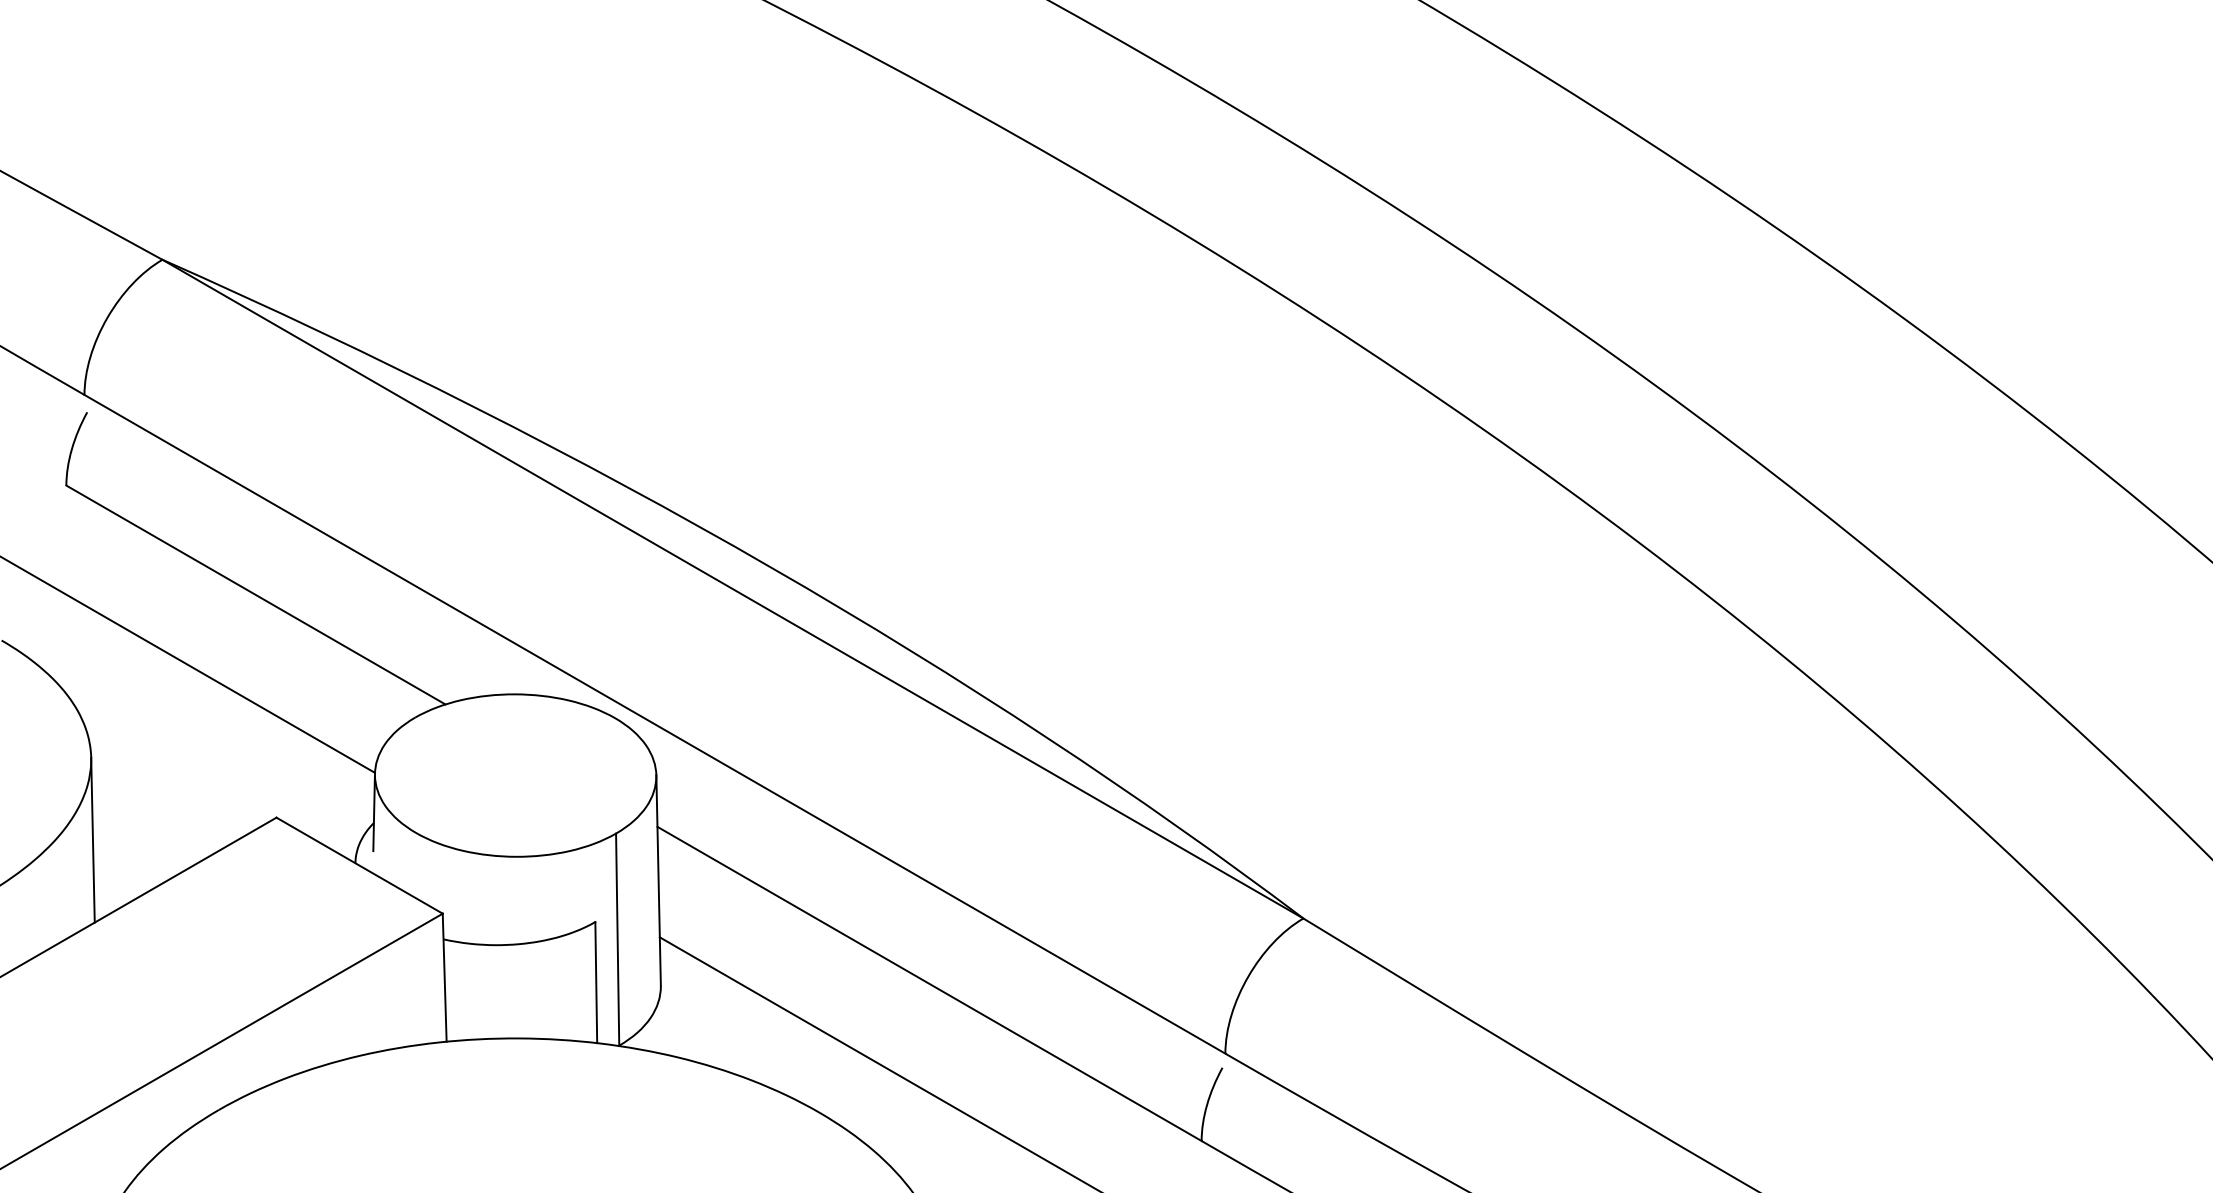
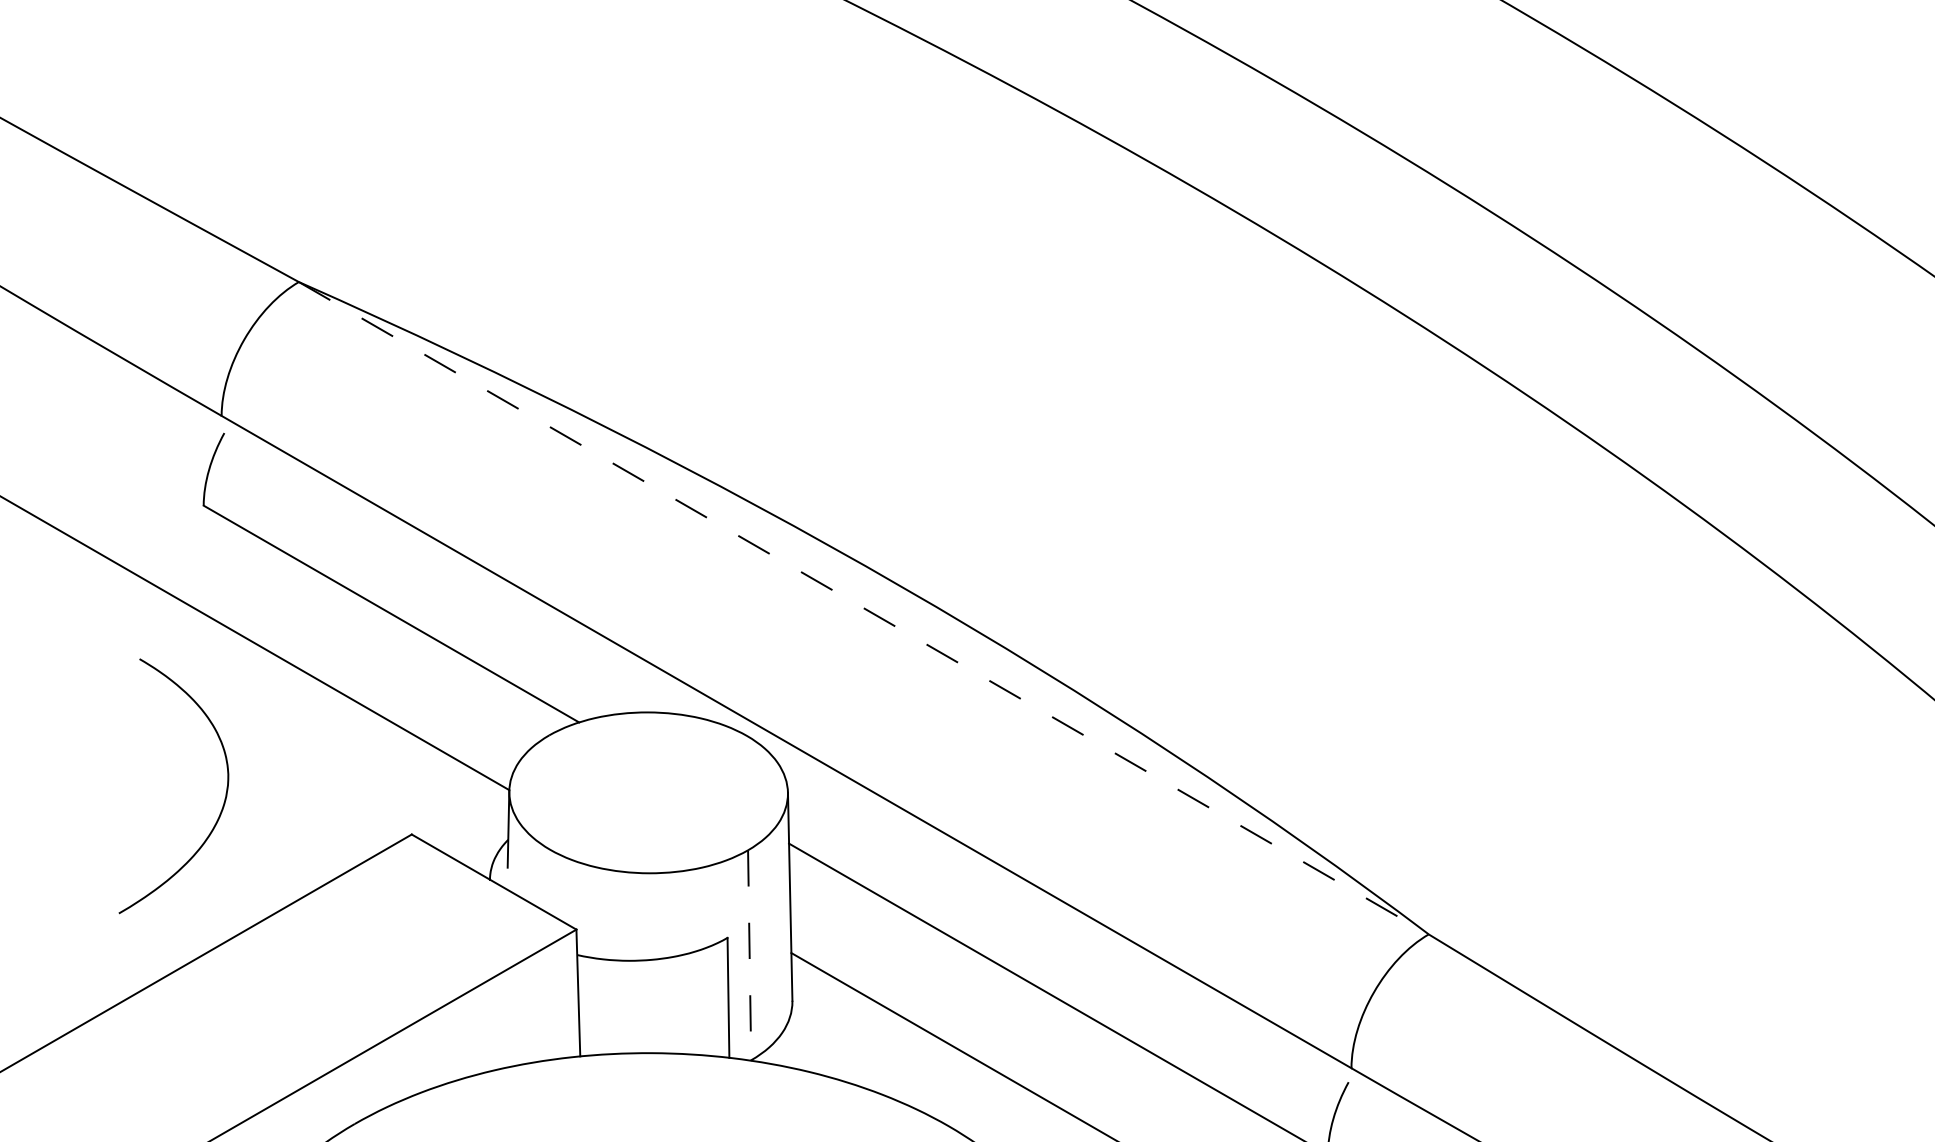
line: (732, 589) -> (863, 608), solid -> dashed
line: (92, 839) -> (229, 856), removed
line: (617, 940) -> (749, 956), solid -> dashed

